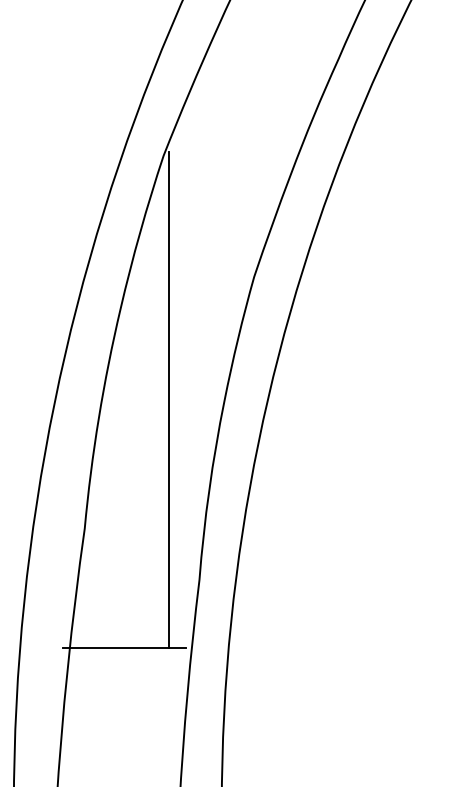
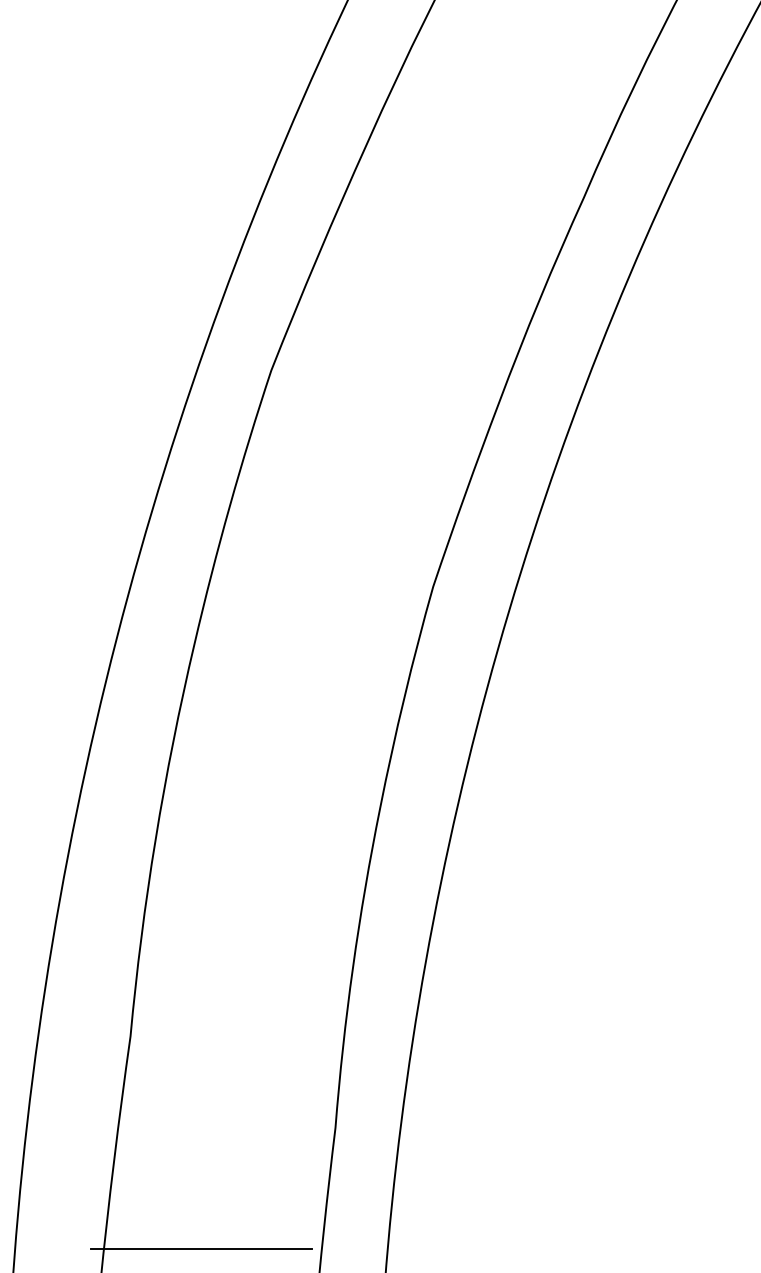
line: (168, 399) -> (280, 805), removed

